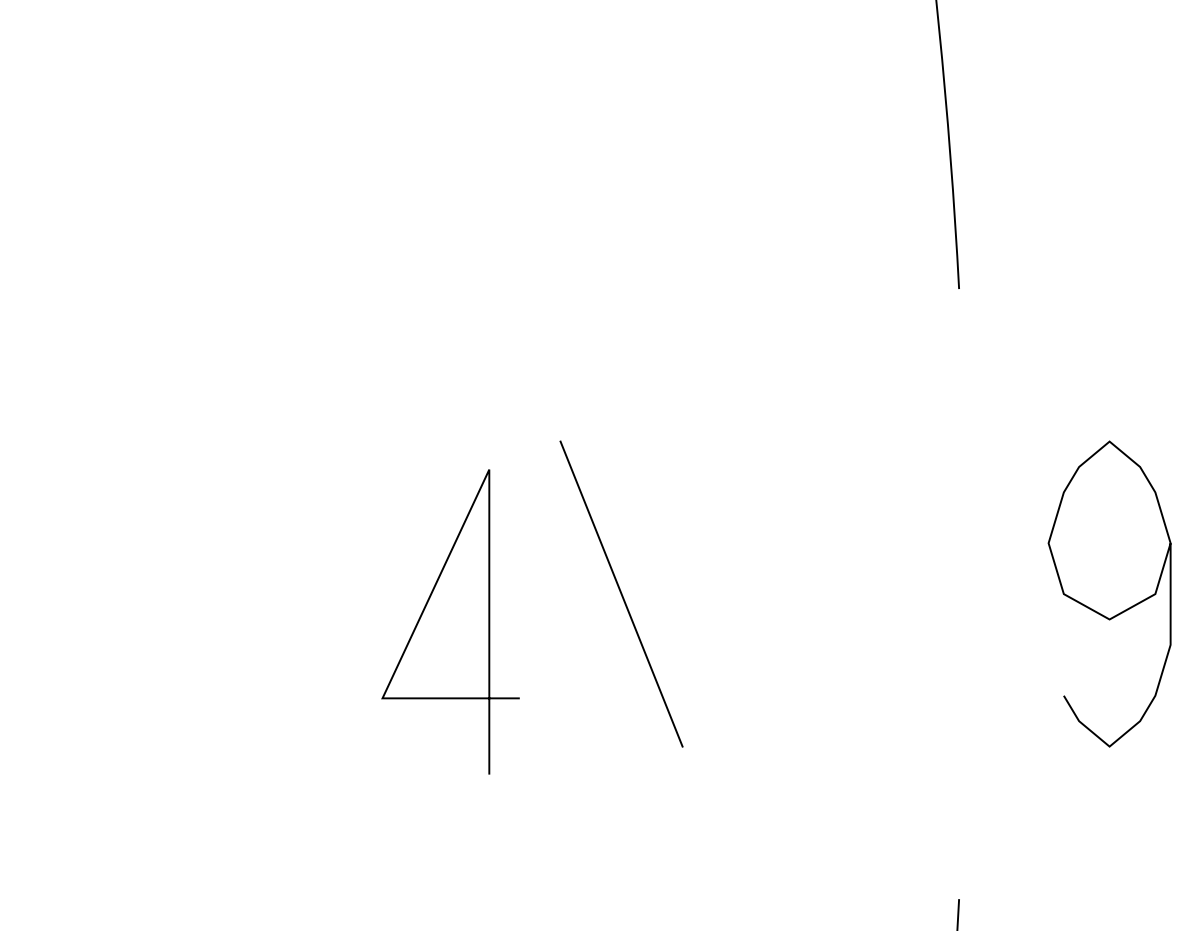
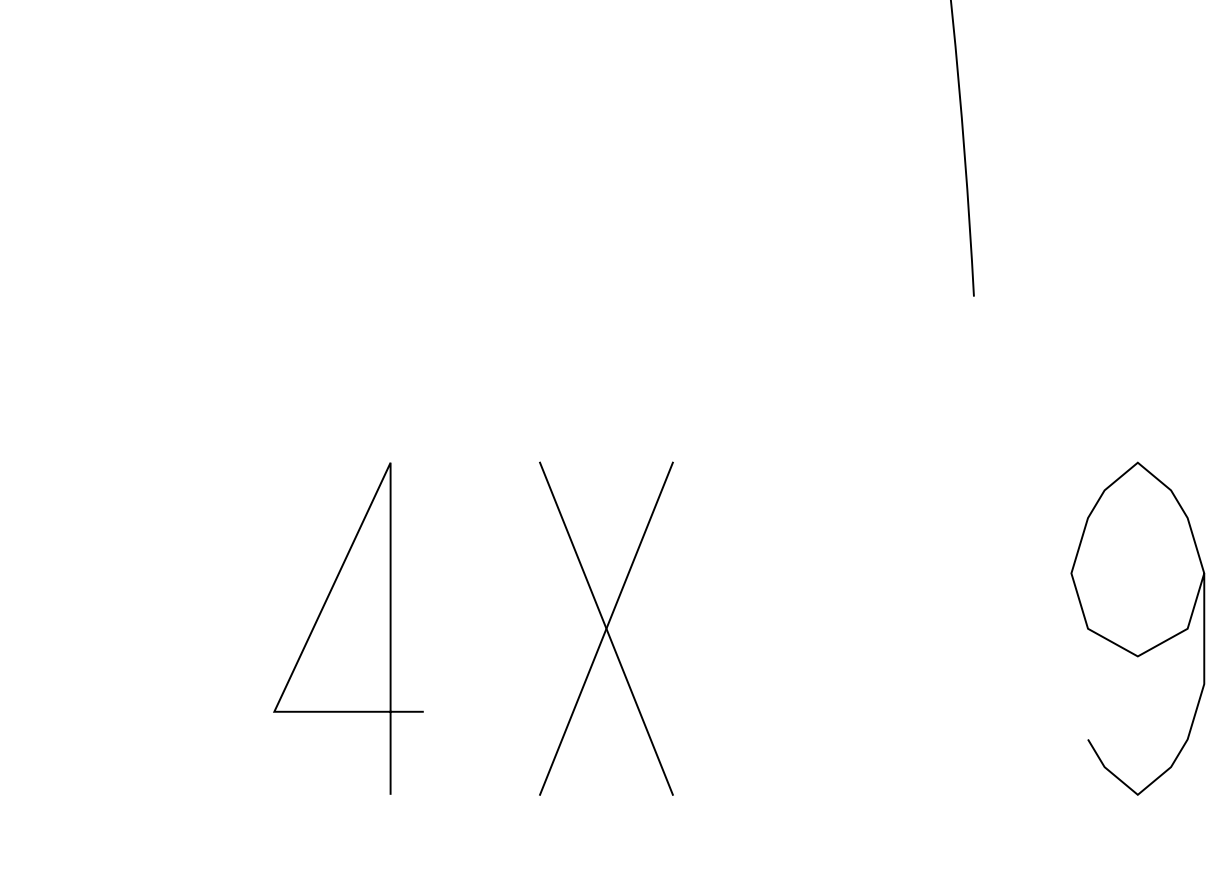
line: (621, 593) -> (606, 628), added
line: (424, 611) -> (320, 617), moved

